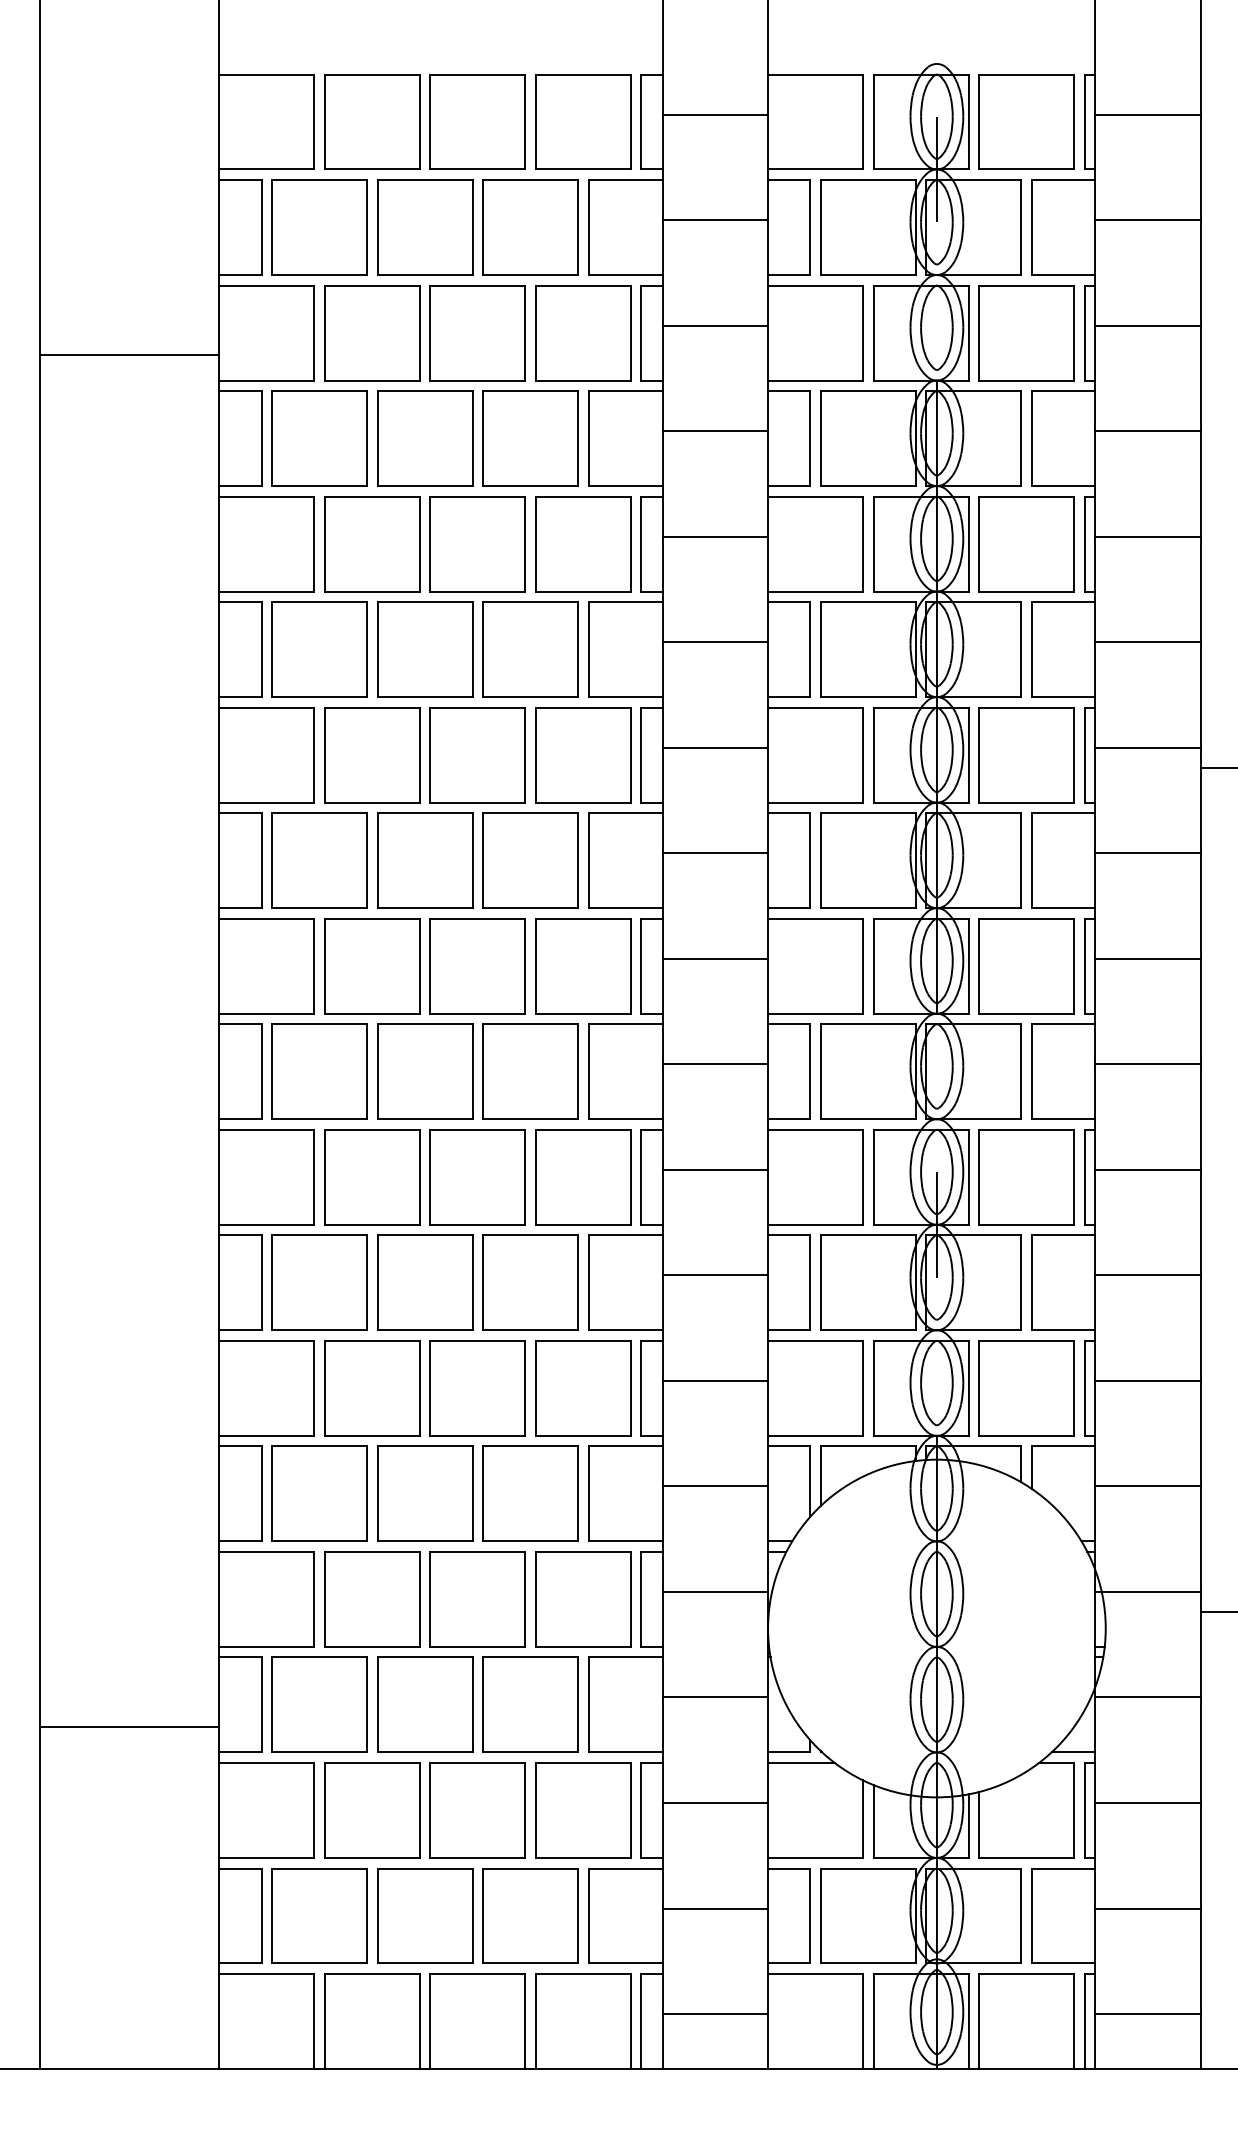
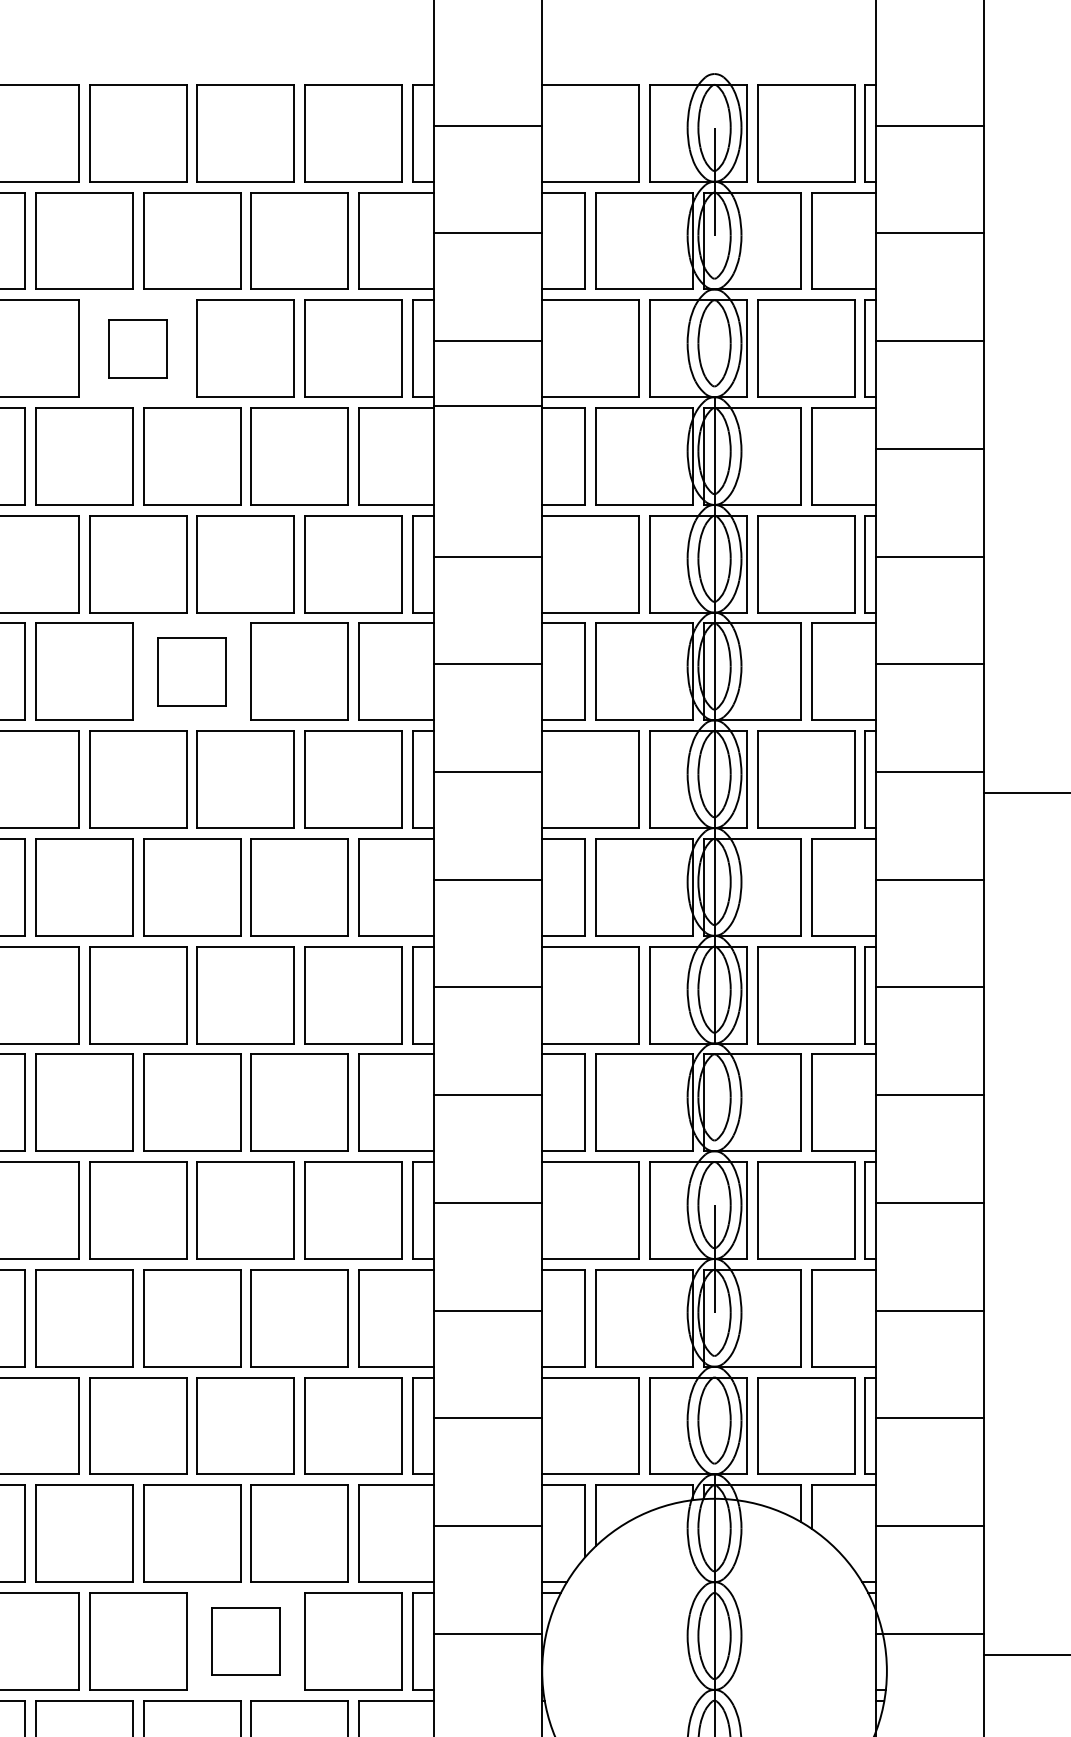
part: (372, 333) -> (138, 349), size x0.6
line: (715, 431) -> (488, 406), moved
part: (425, 649) -> (192, 671), size x0.7
part: (477, 1599) -> (245, 1641), size x0.7

